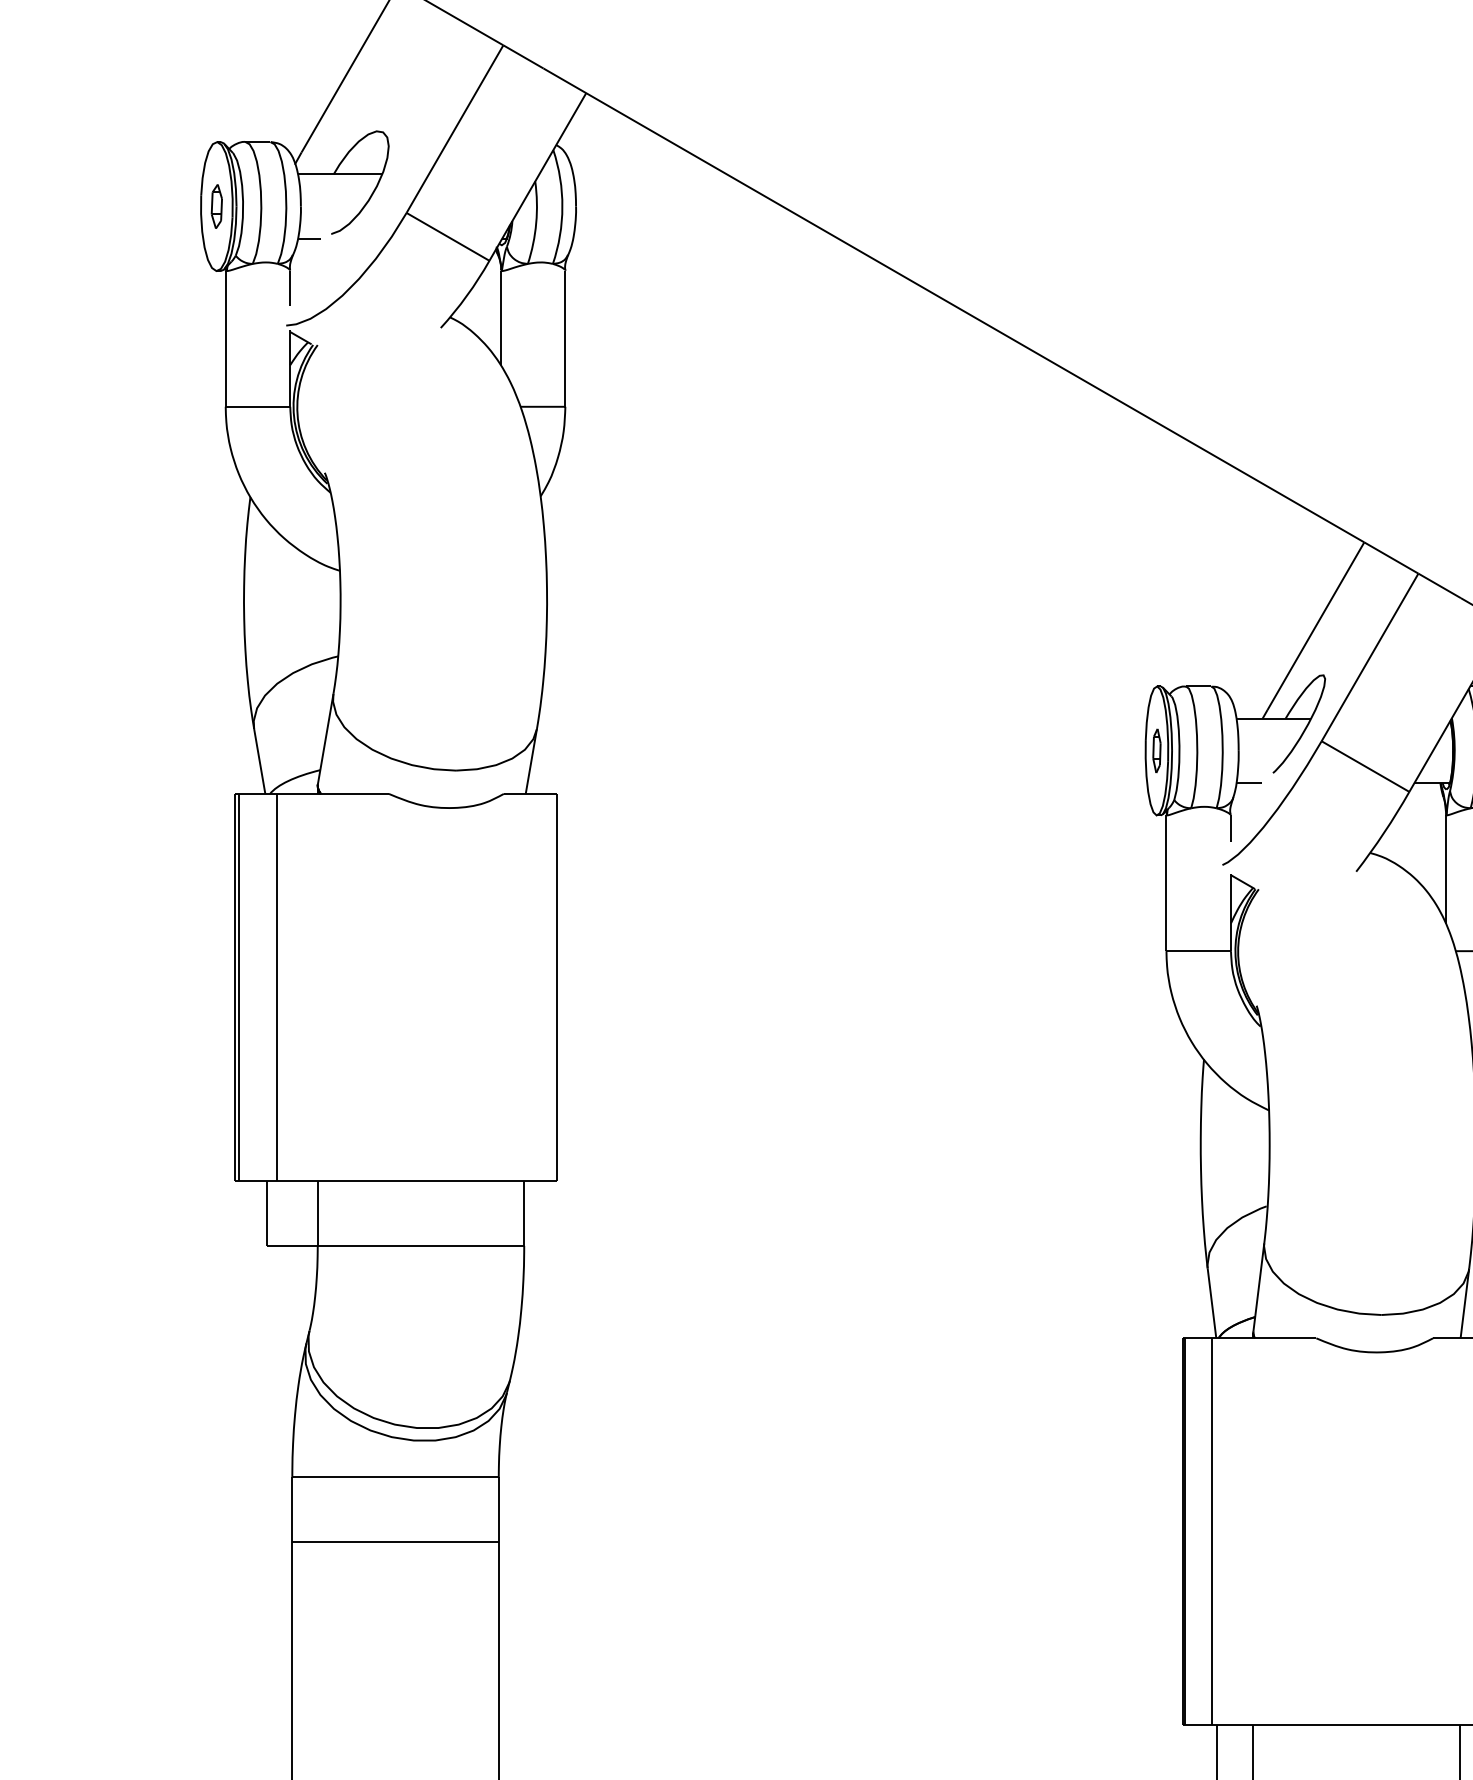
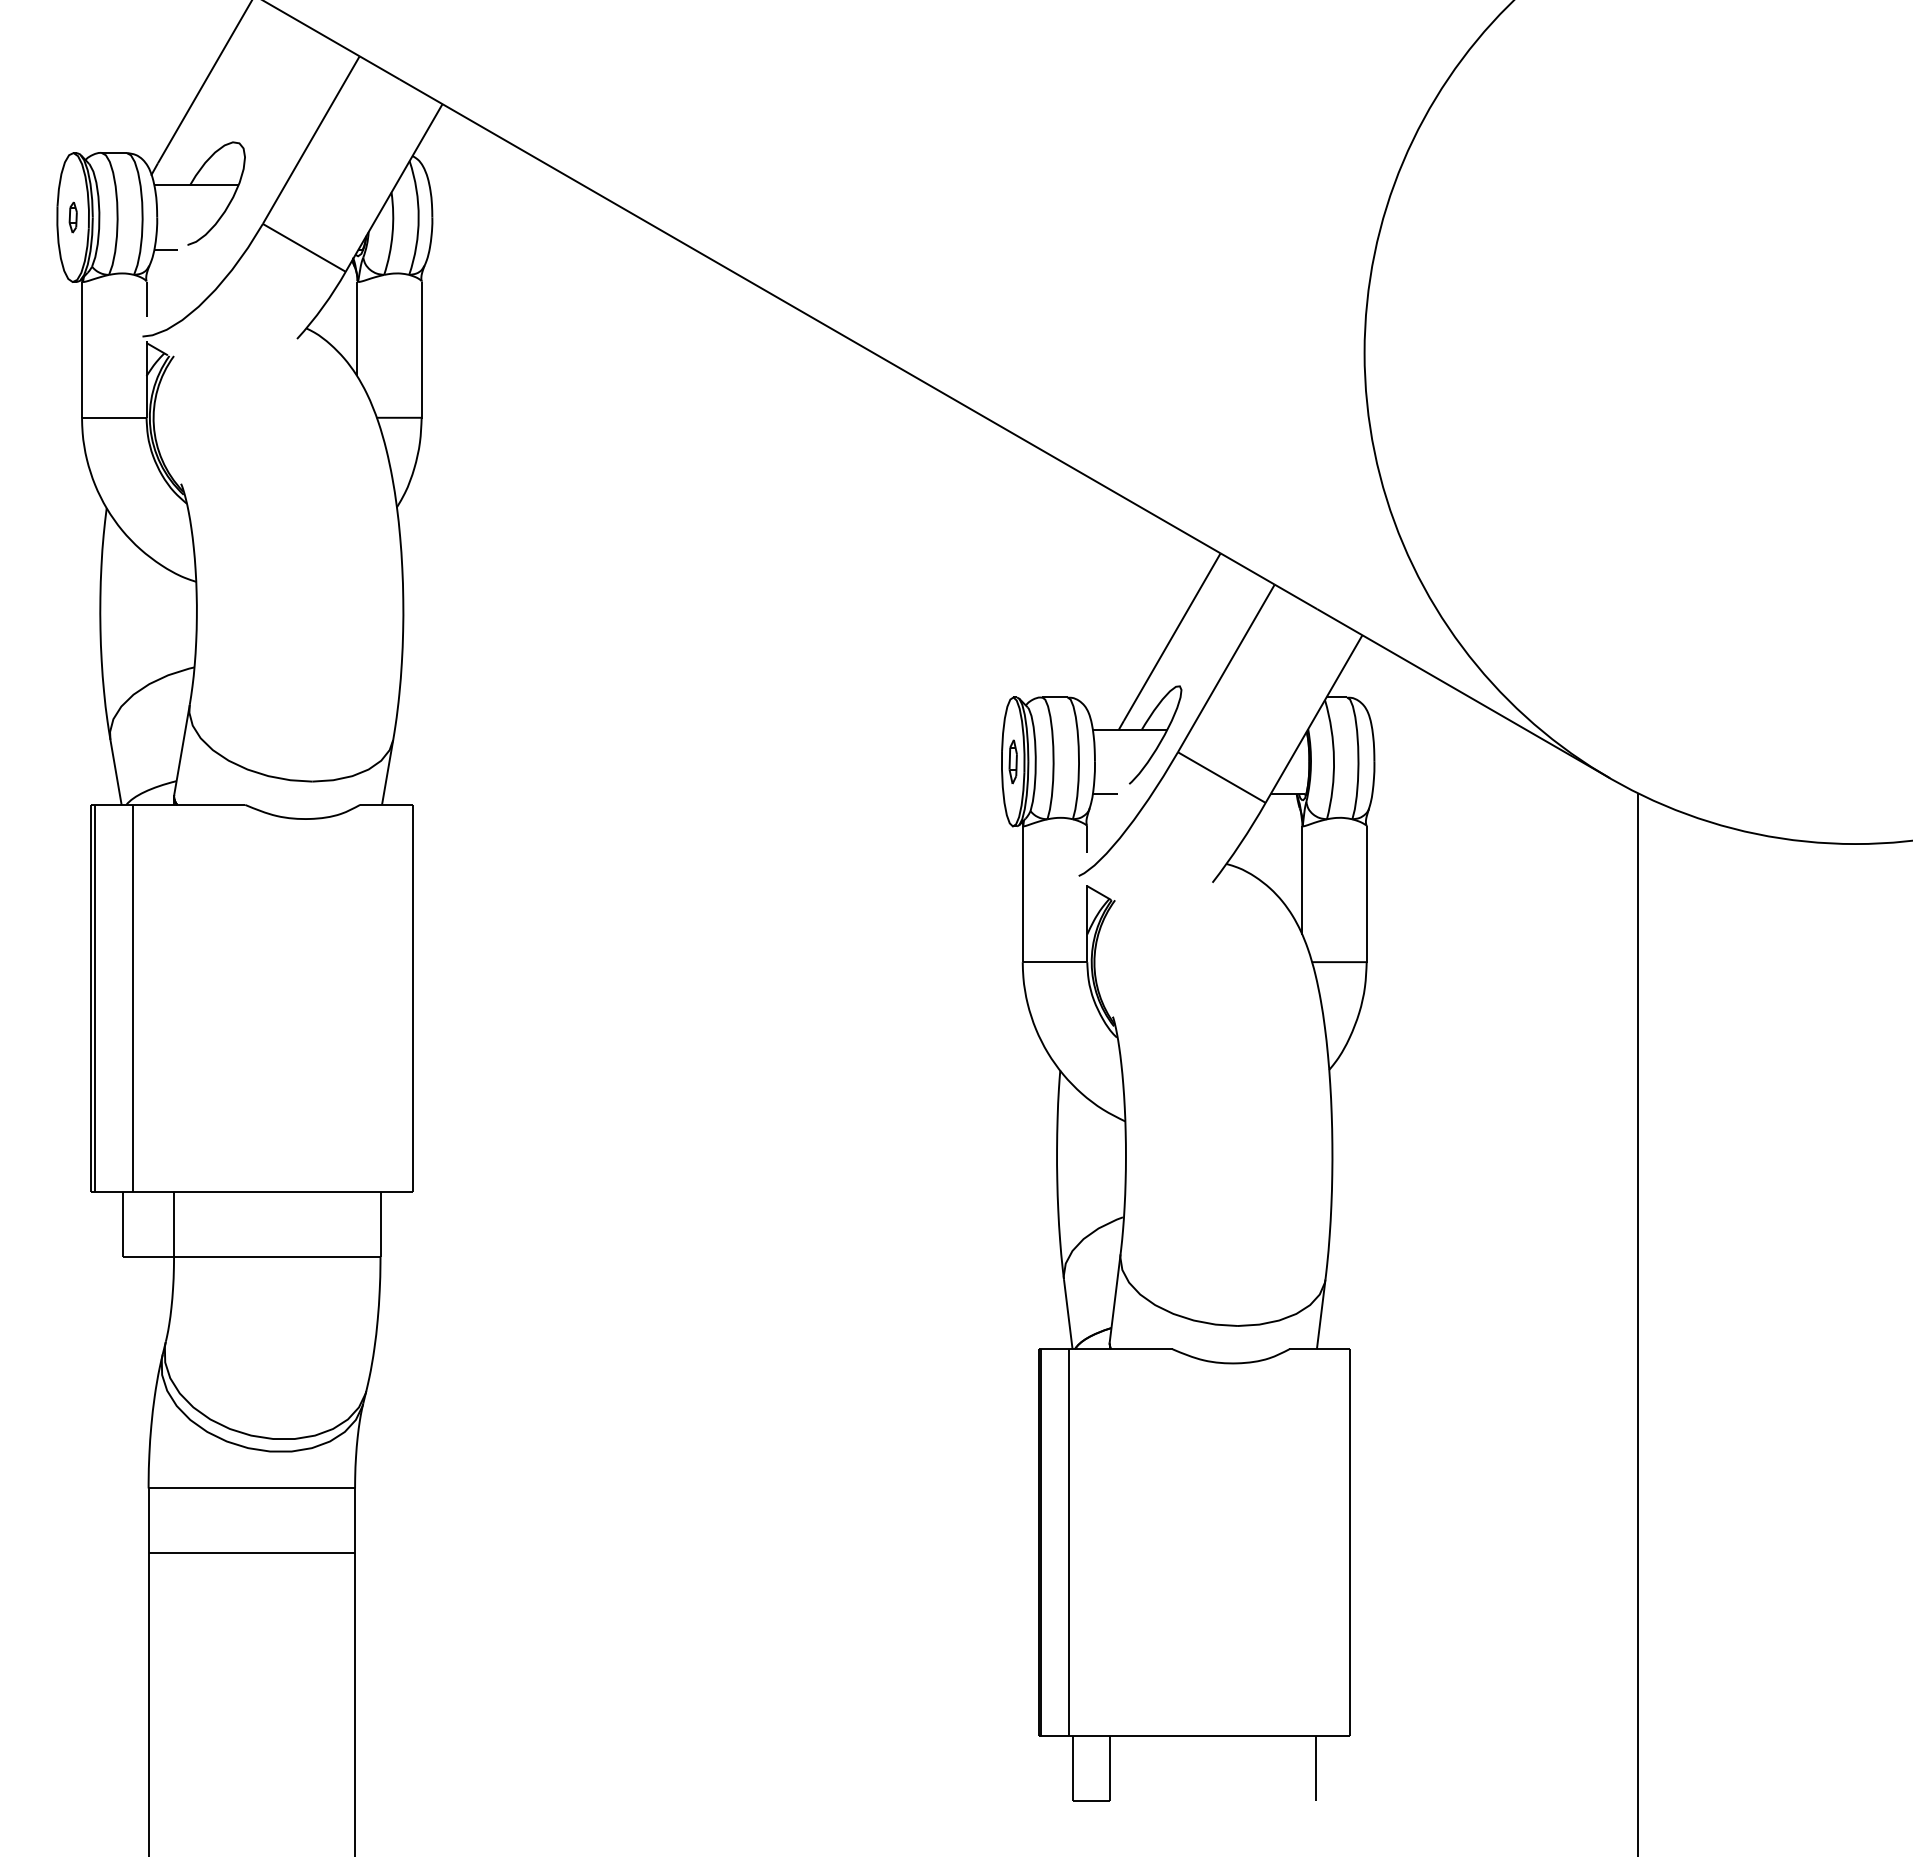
part: (217, 206) -> (73, 217), size x0.7

